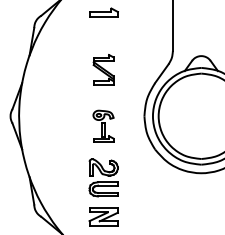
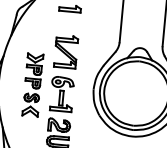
part: (103, 69) -> (65, 51), size x1.43
part: (63, 117) -> (32, 84), added
part: (103, 126) -> (61, 94), size x1.43

